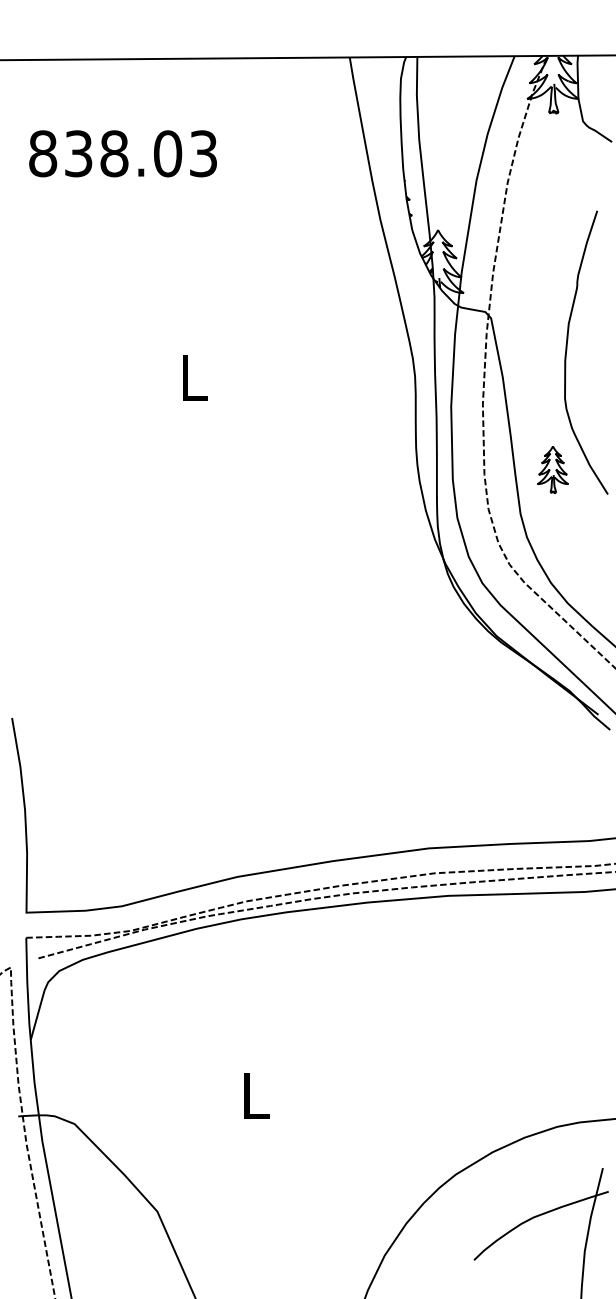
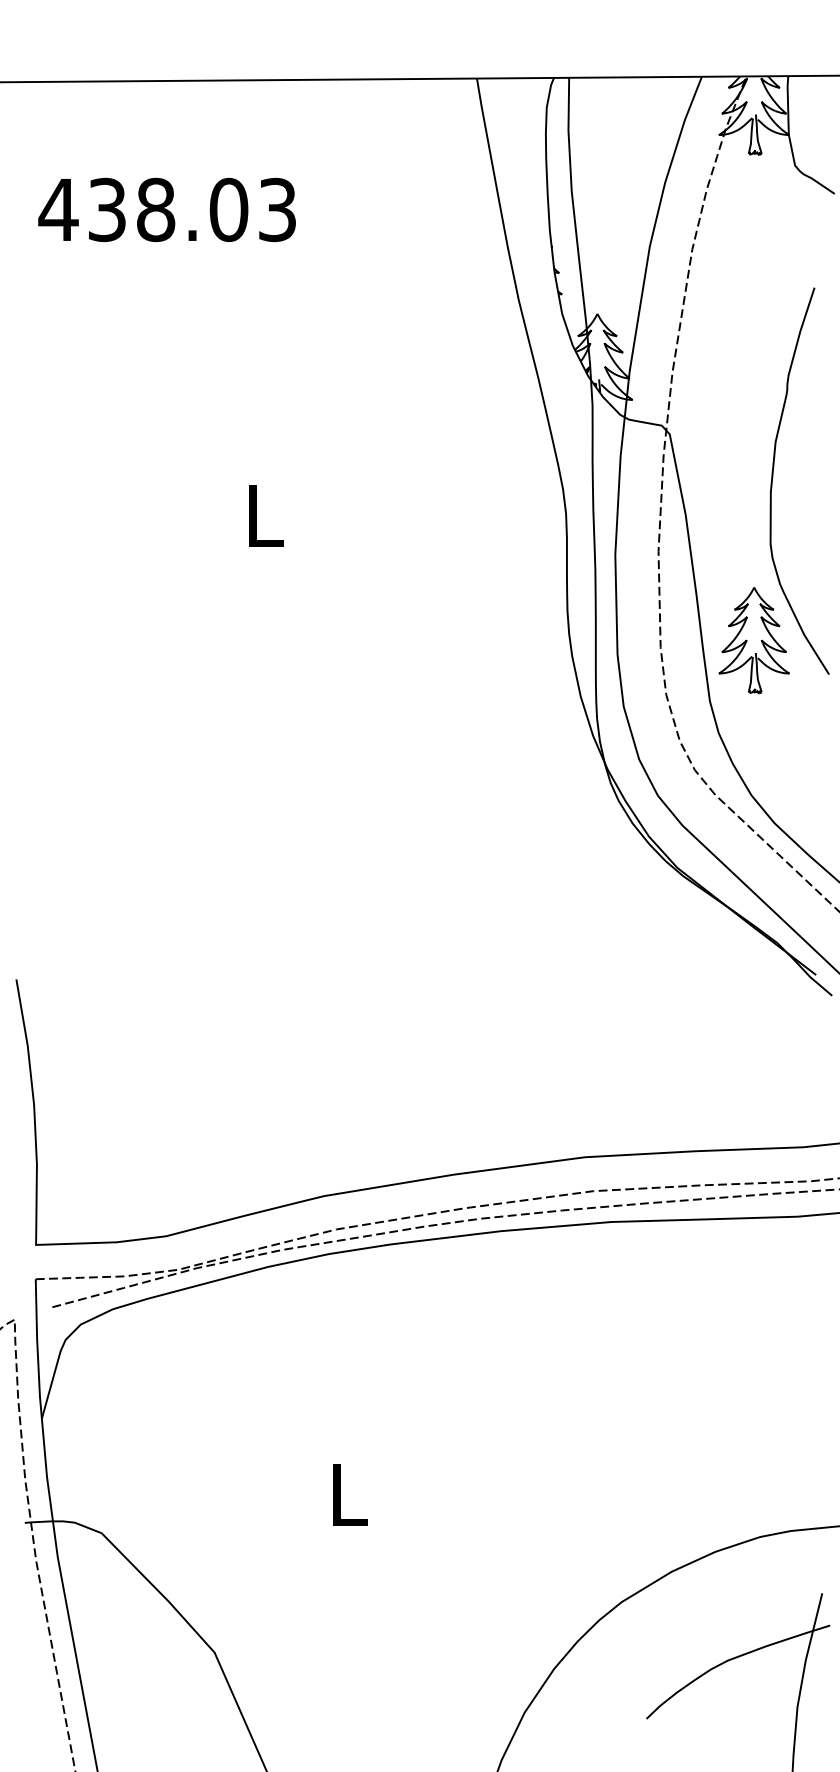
text: (42, 153) -> (58, 209), 838.03 -> 438.03
part: (552, 469) -> (753, 640), size x1.67

